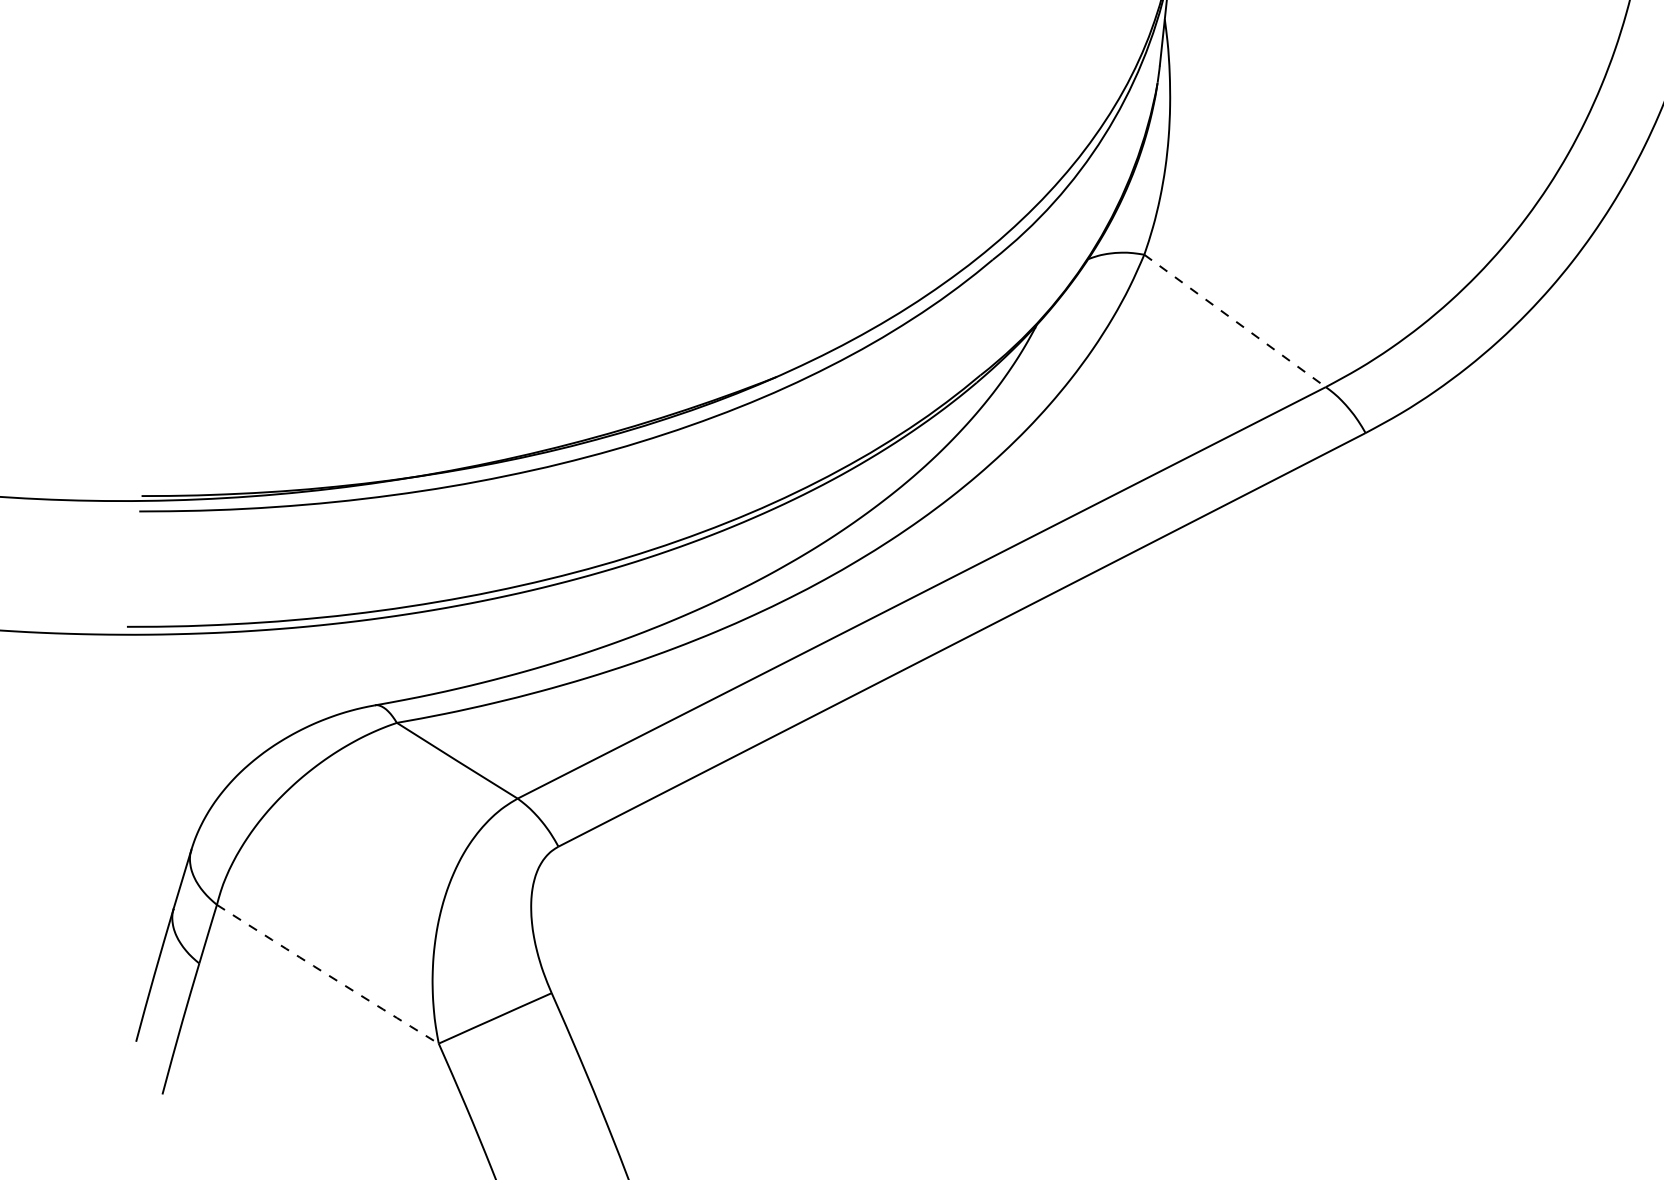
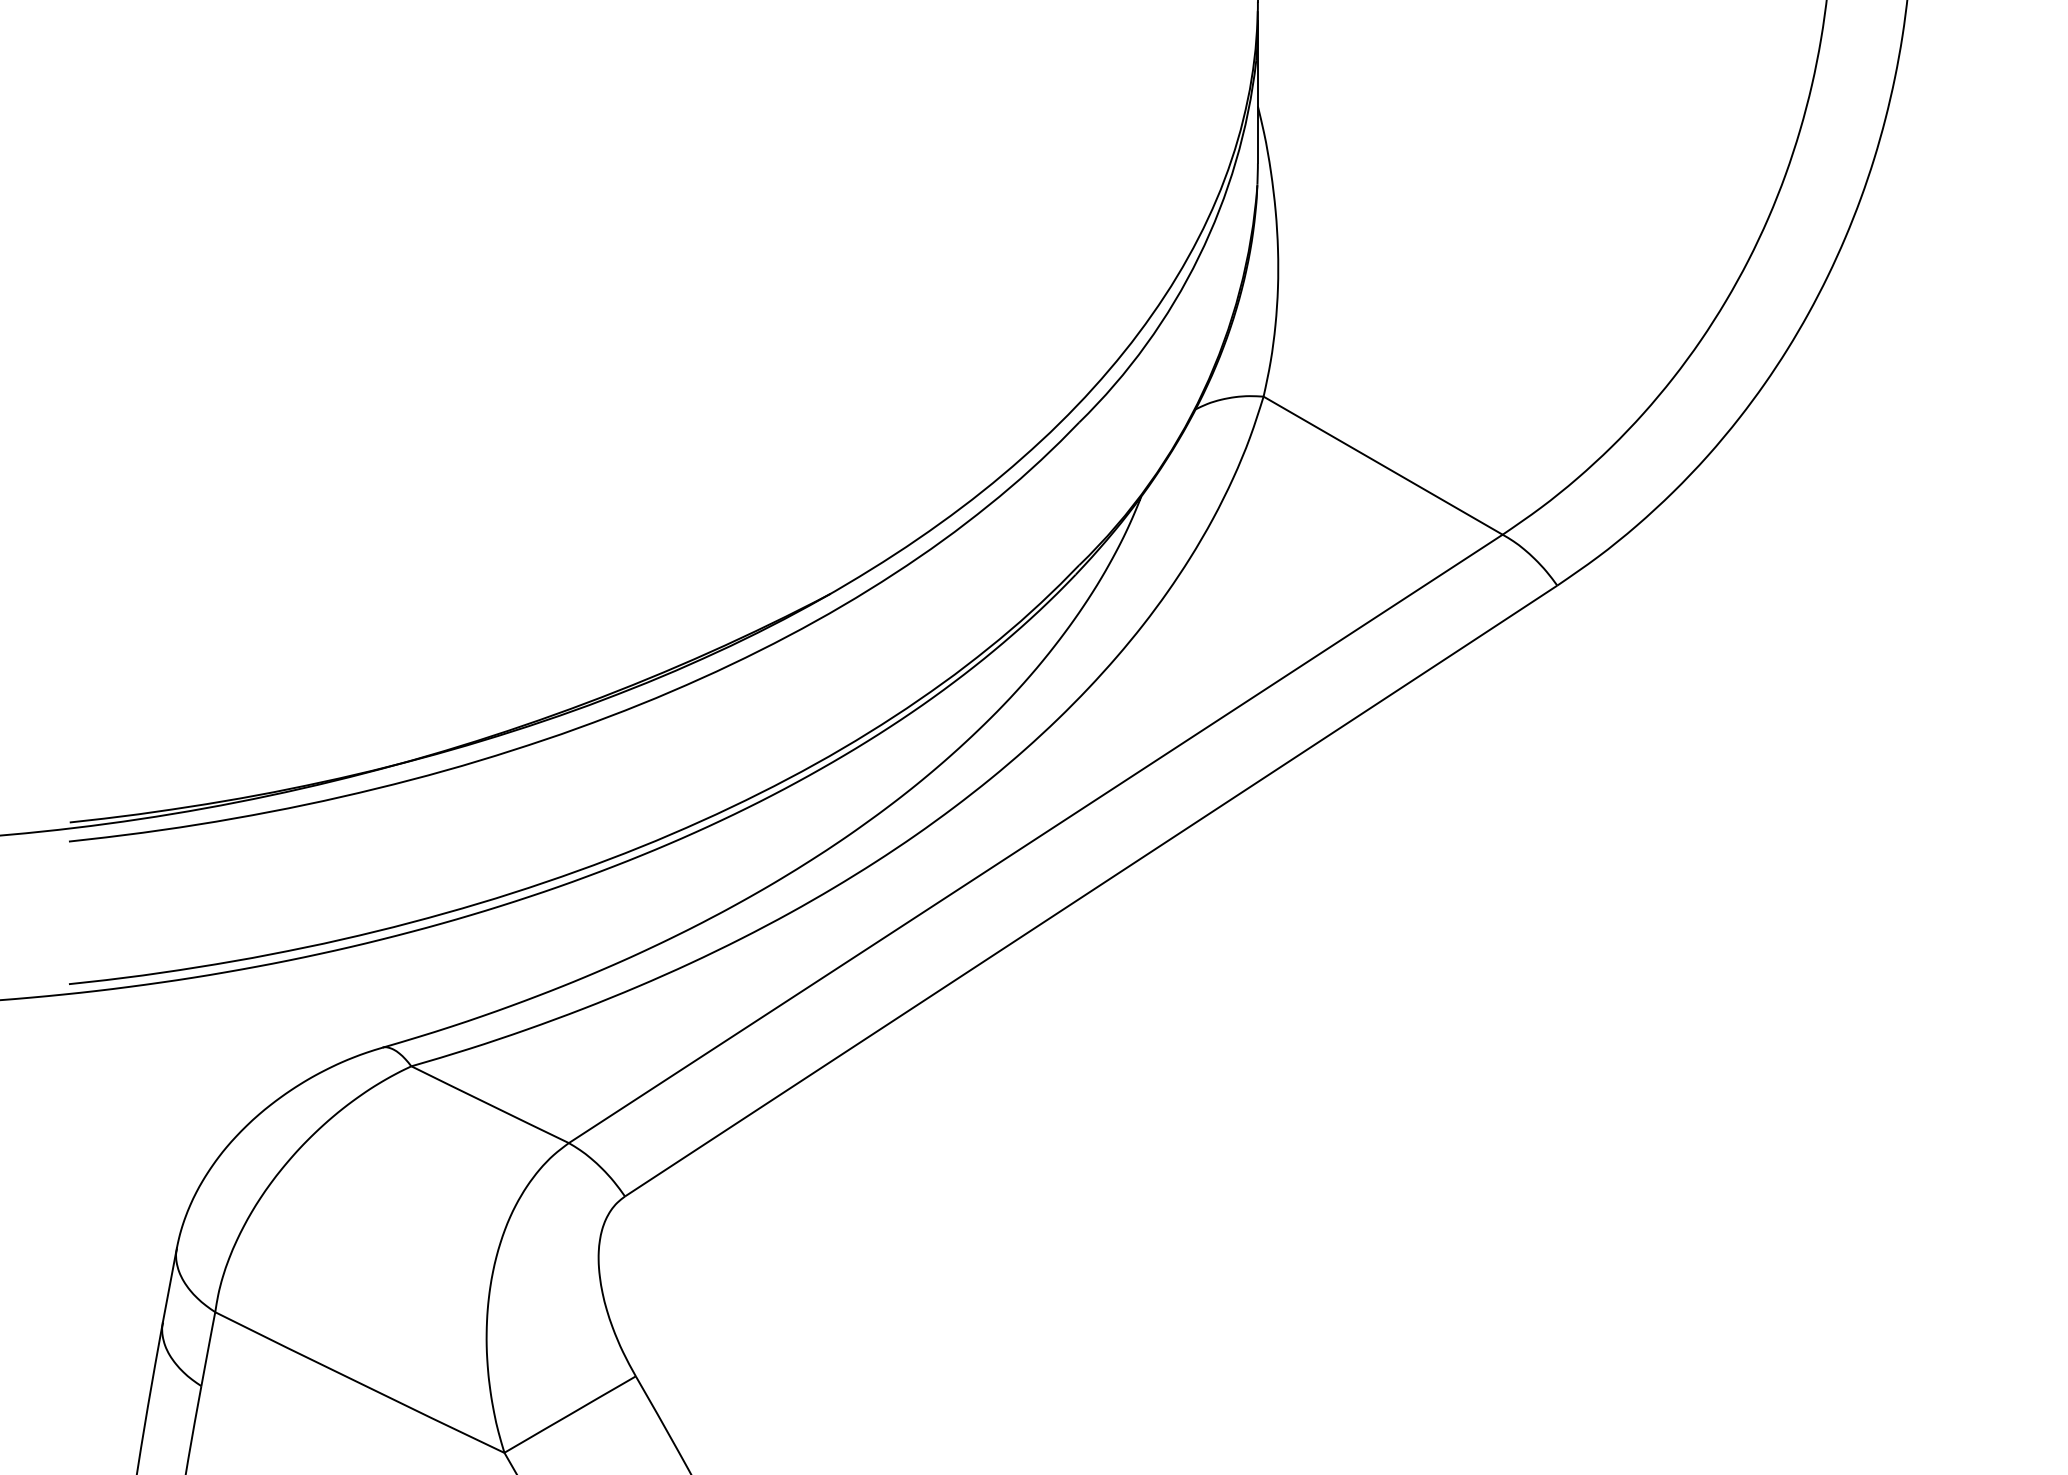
line: (1235, 320) -> (1383, 465), dashed -> solid
arc: (327, 975) -> (359, 1383), dashed -> solid

